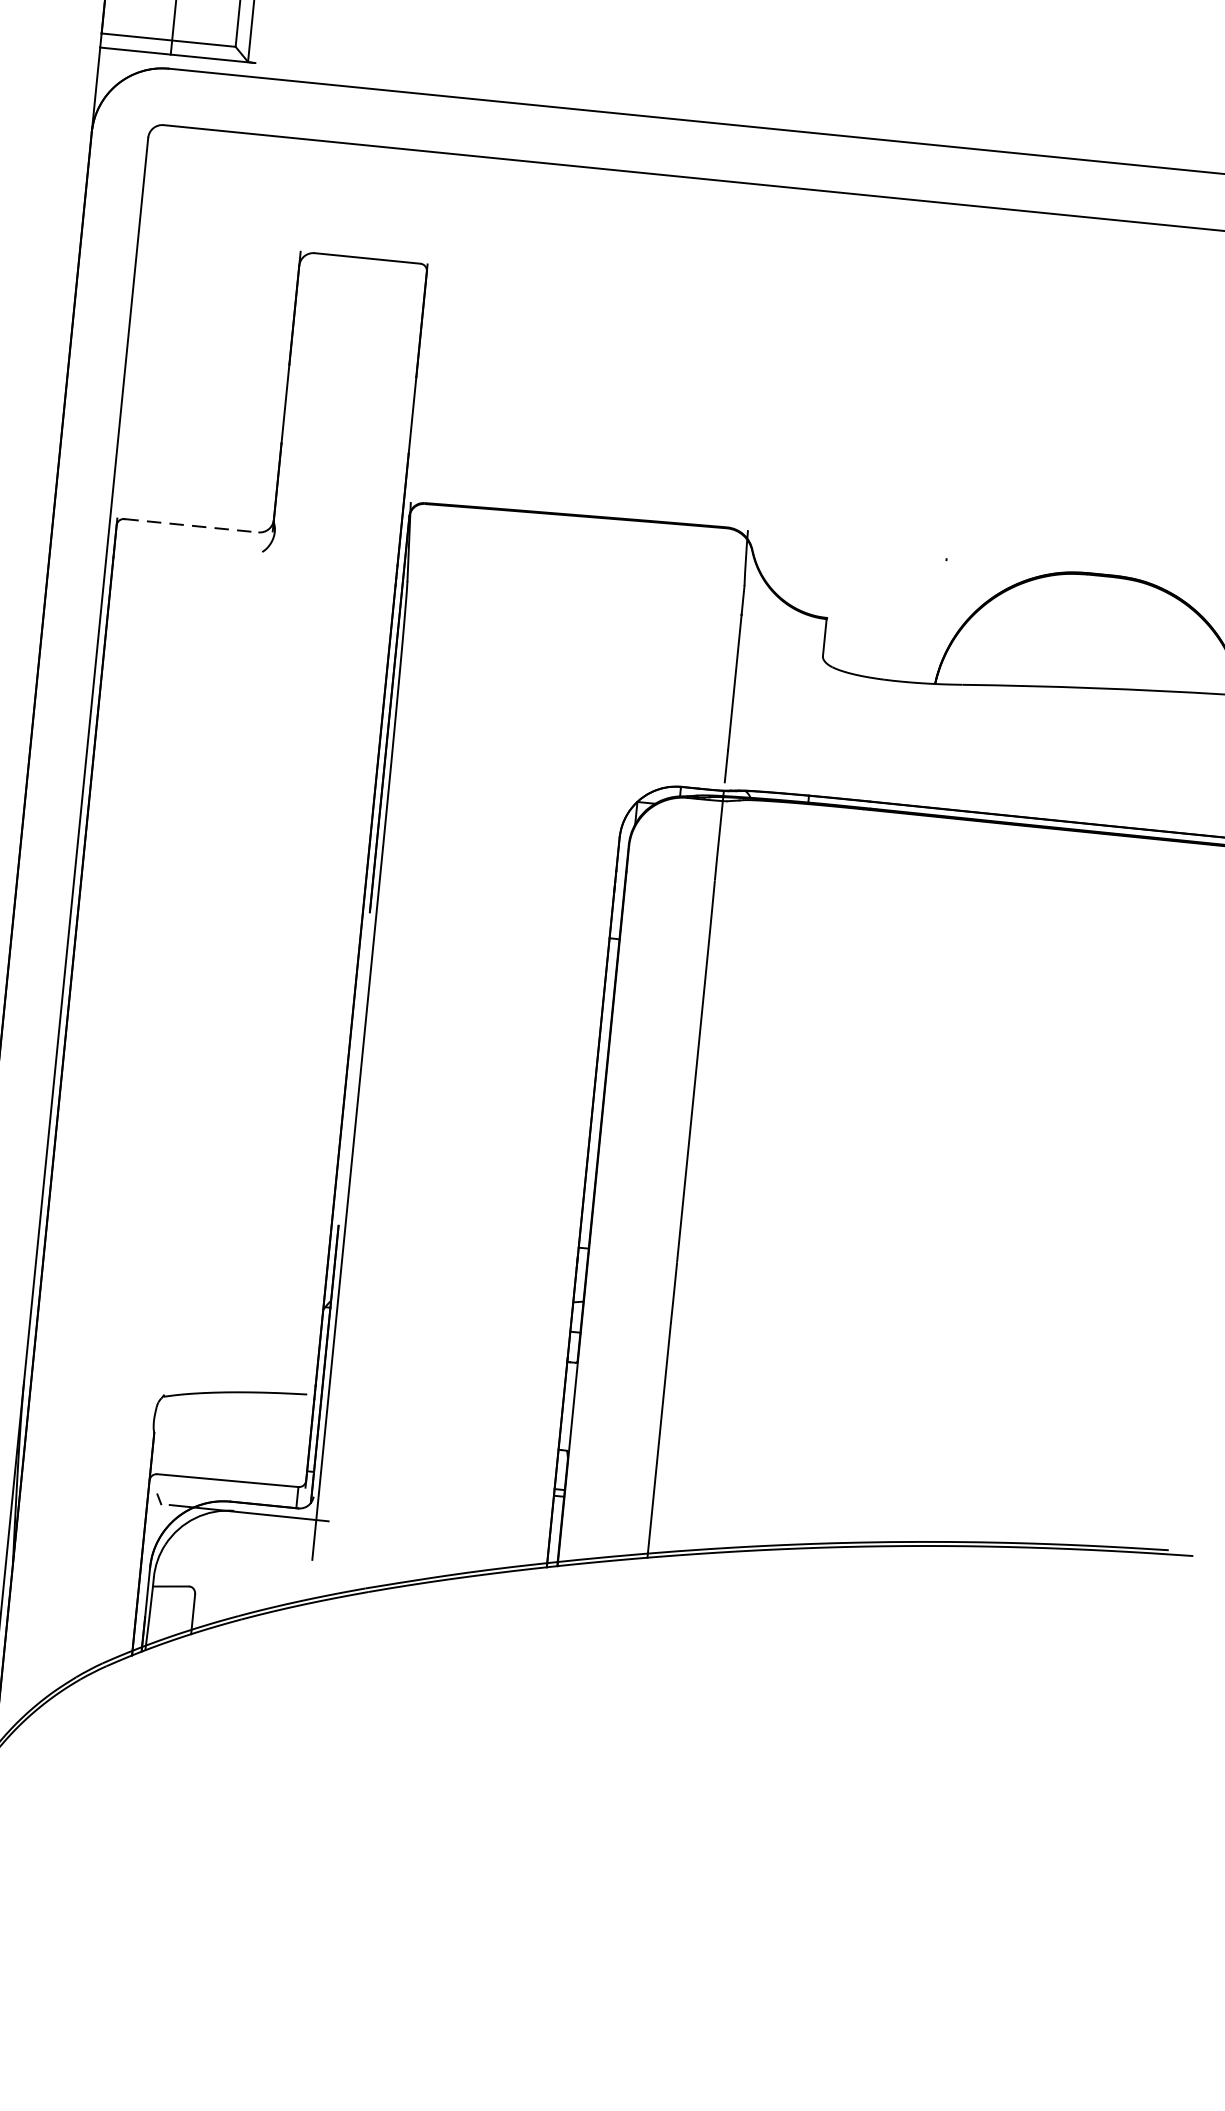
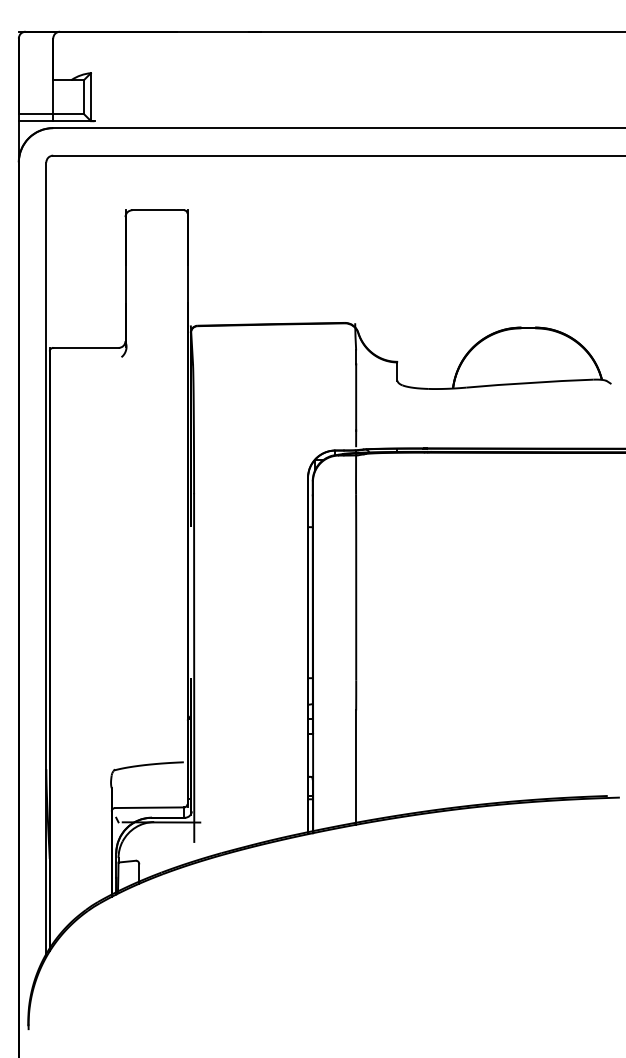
line: (190, 524) -> (85, 347), dashed -> solid

